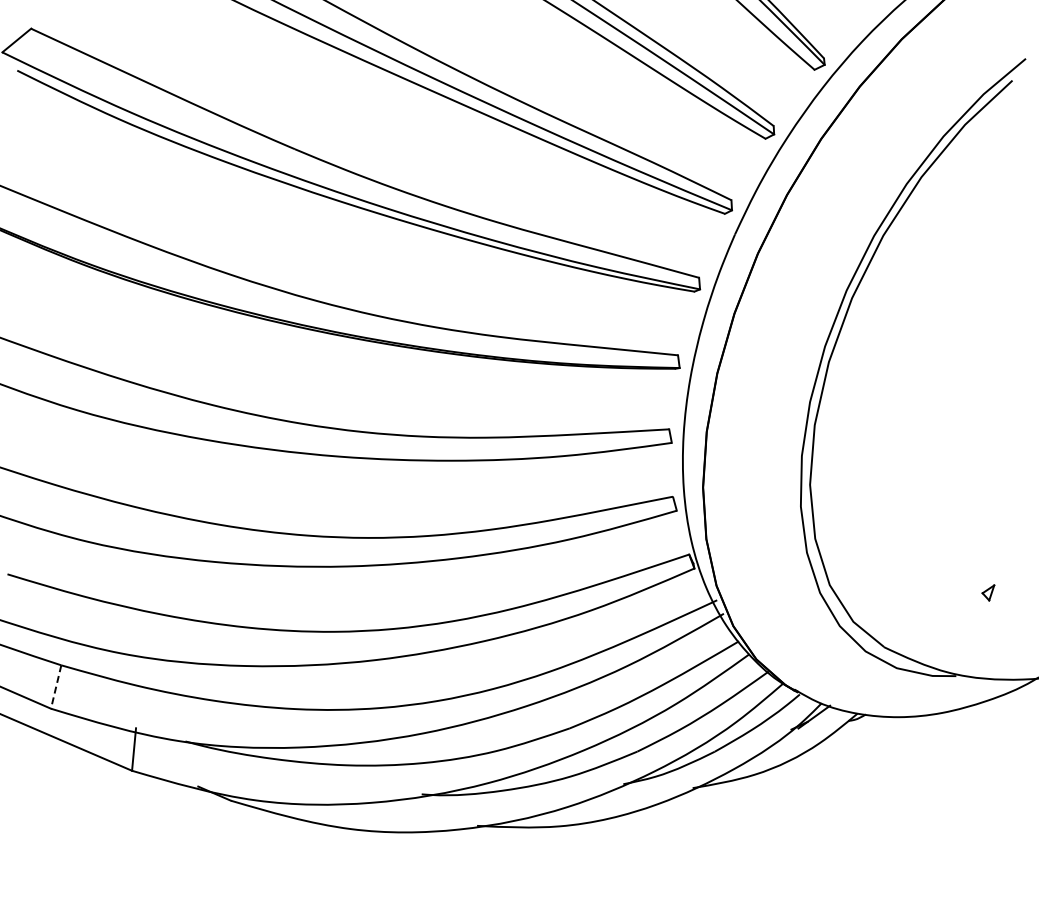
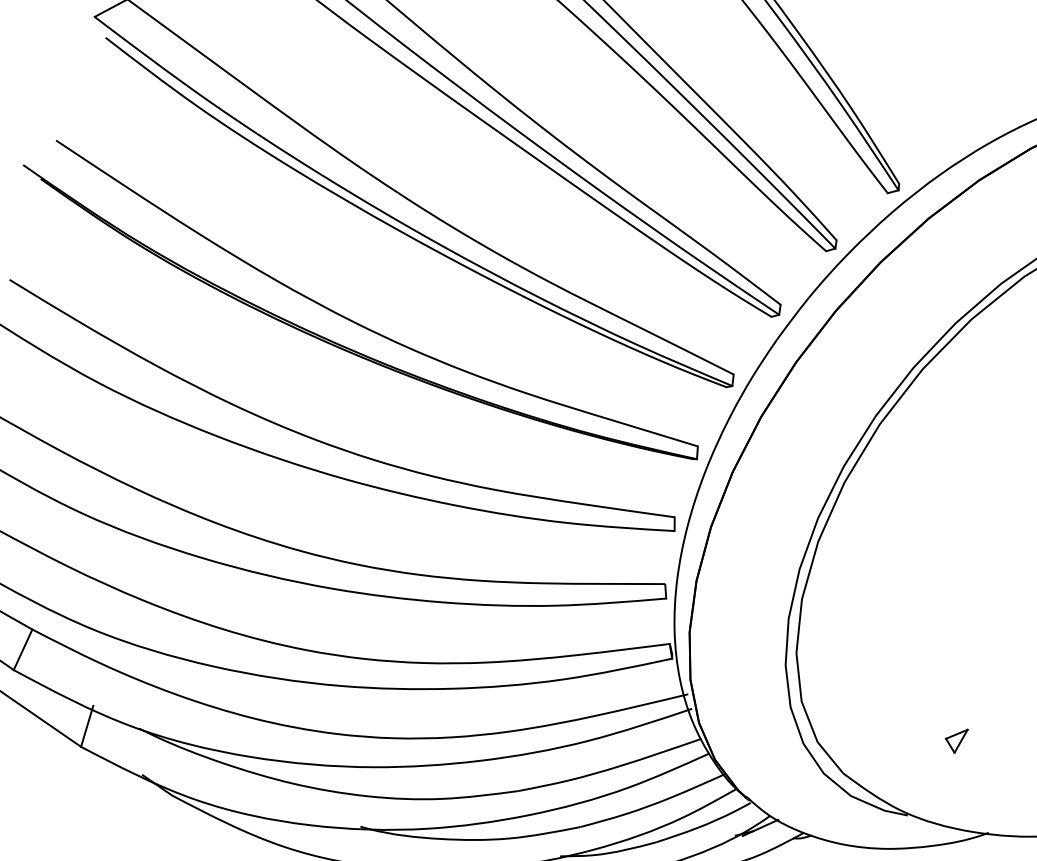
part: (988, 592) -> (955, 739), size x1.67
line: (56, 687) -> (23, 650), dashed -> solid

